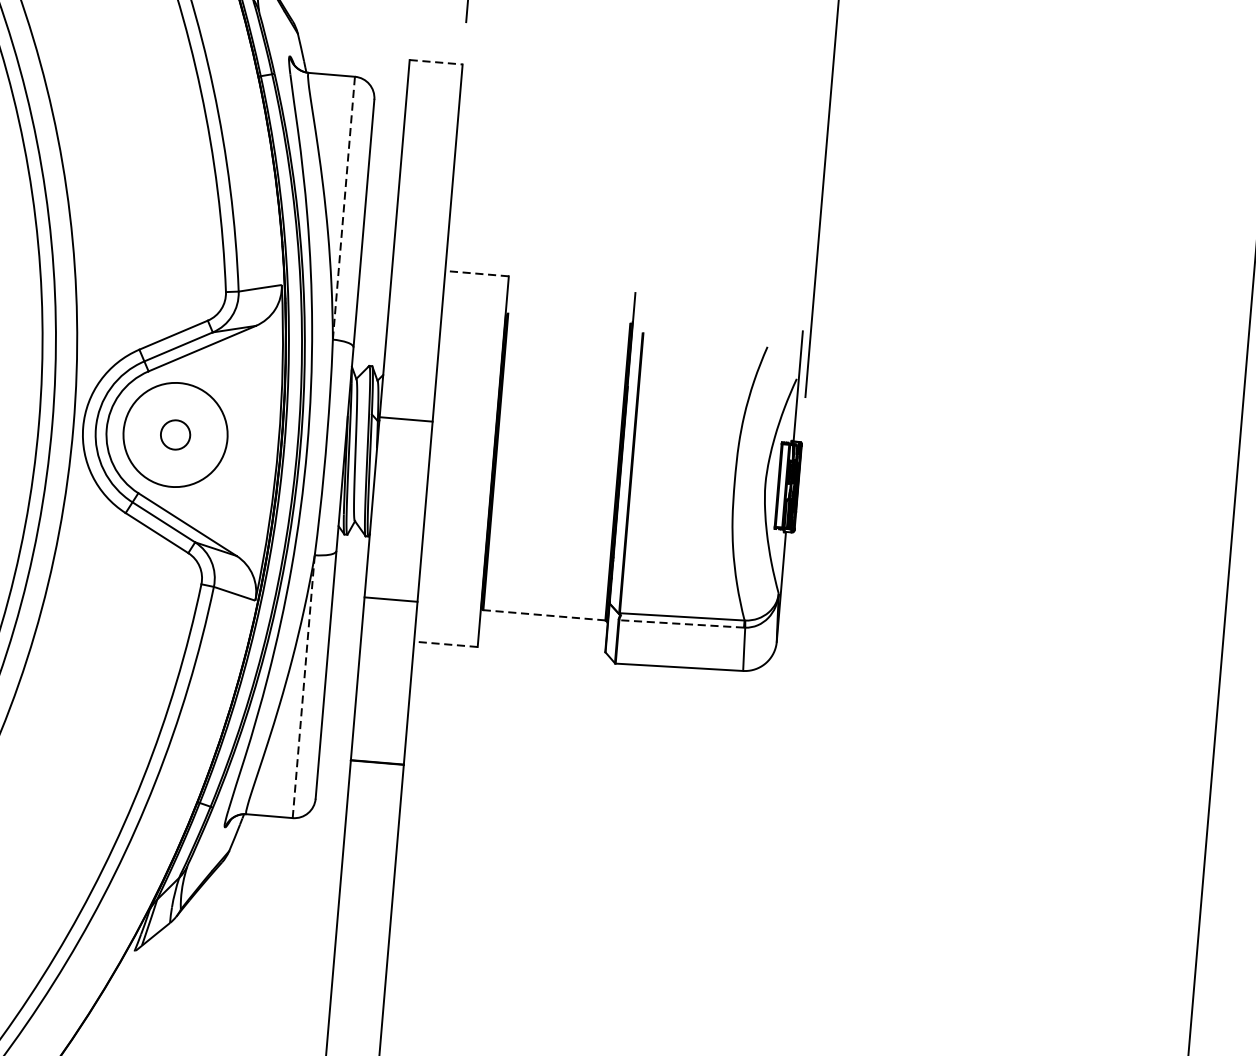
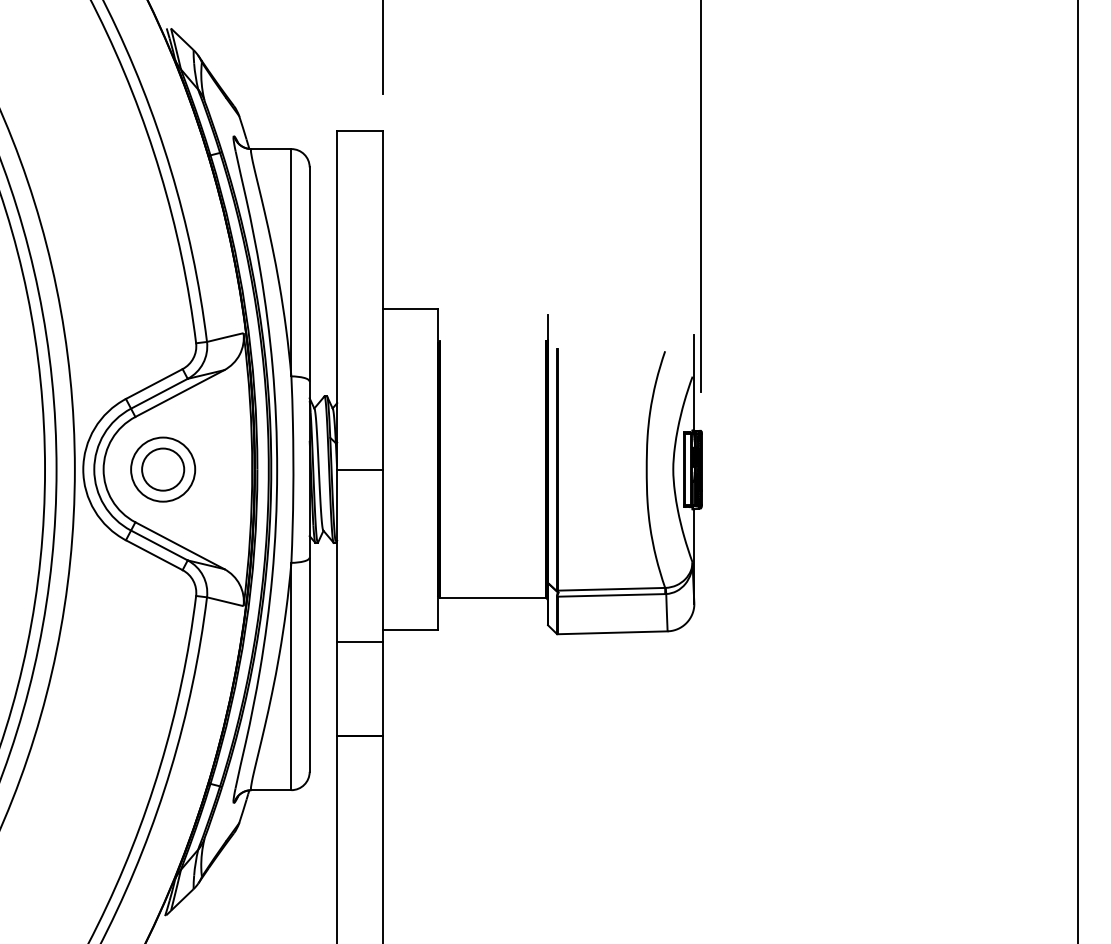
line: (436, 62) -> (360, 130), dashed -> solid
line: (344, 207) -> (291, 262), dashed -> solid
line: (475, 273) -> (409, 309), dashed -> solid
line: (405, 419) -> (359, 469), moved
circle: (175, 434) -> (163, 469), size x0.71
circle: (175, 434) -> (163, 469), size x1.67
line: (390, 599) -> (359, 642), moved
line: (543, 614) -> (492, 597), dashed -> solid
line: (681, 624) -> (611, 595), dashed -> solid
line: (444, 643) -> (409, 629), dashed -> solid
line: (303, 686) -> (291, 676), dashed -> solid

